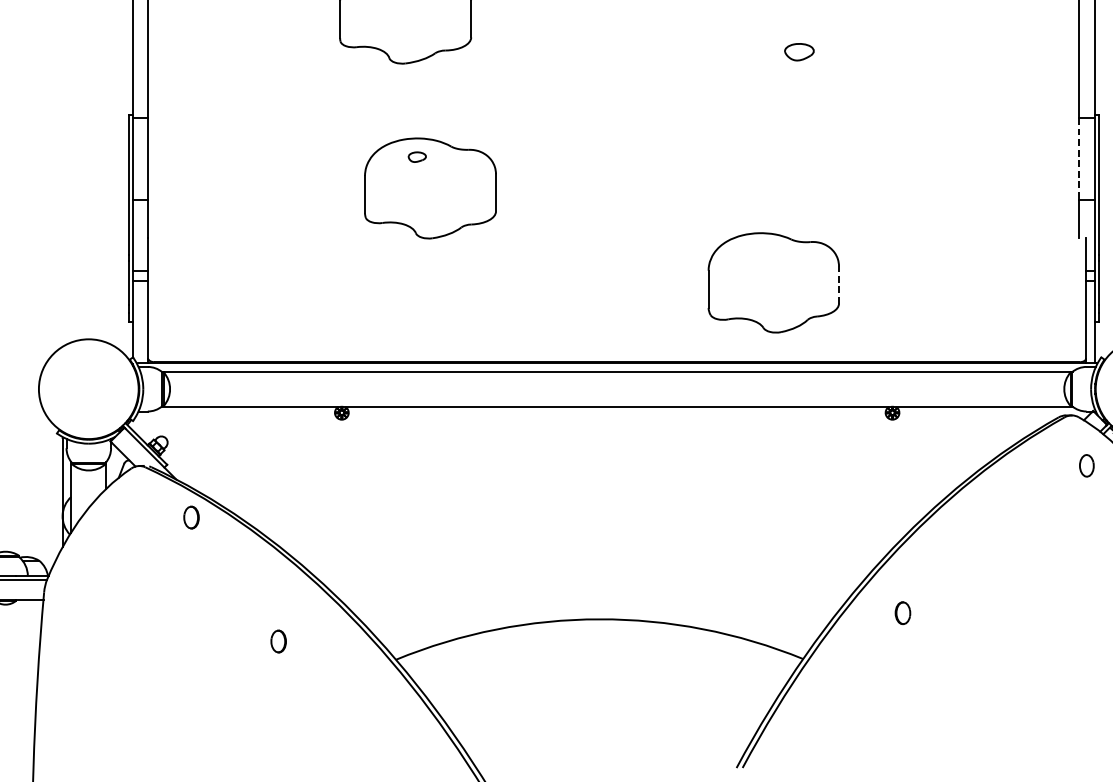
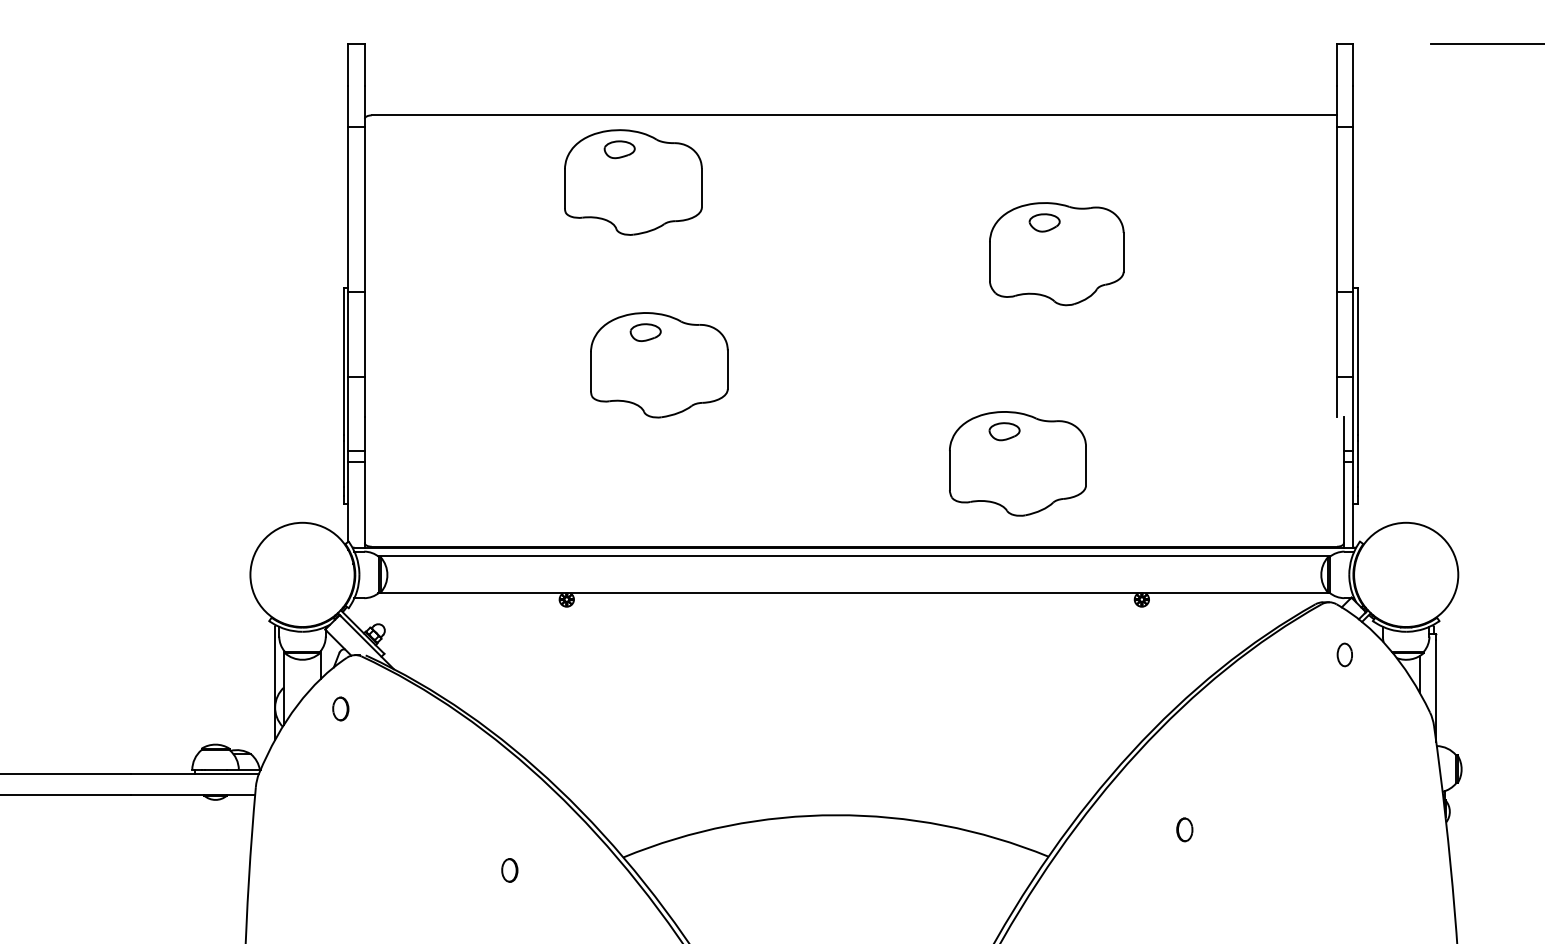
part: (810, 82) -> (1056, 254), added
part: (417, 157) -> (645, 332), size x1.67
line: (1079, 159) -> (1337, 334), dashed -> solid
part: (760, 251) -> (1004, 431), added
line: (839, 284) -> (1086, 465), dashed -> solid
part: (191, 517) -> (340, 708), moved
part: (902, 612) -> (1184, 829), moved
part: (278, 641) -> (509, 870), moved

